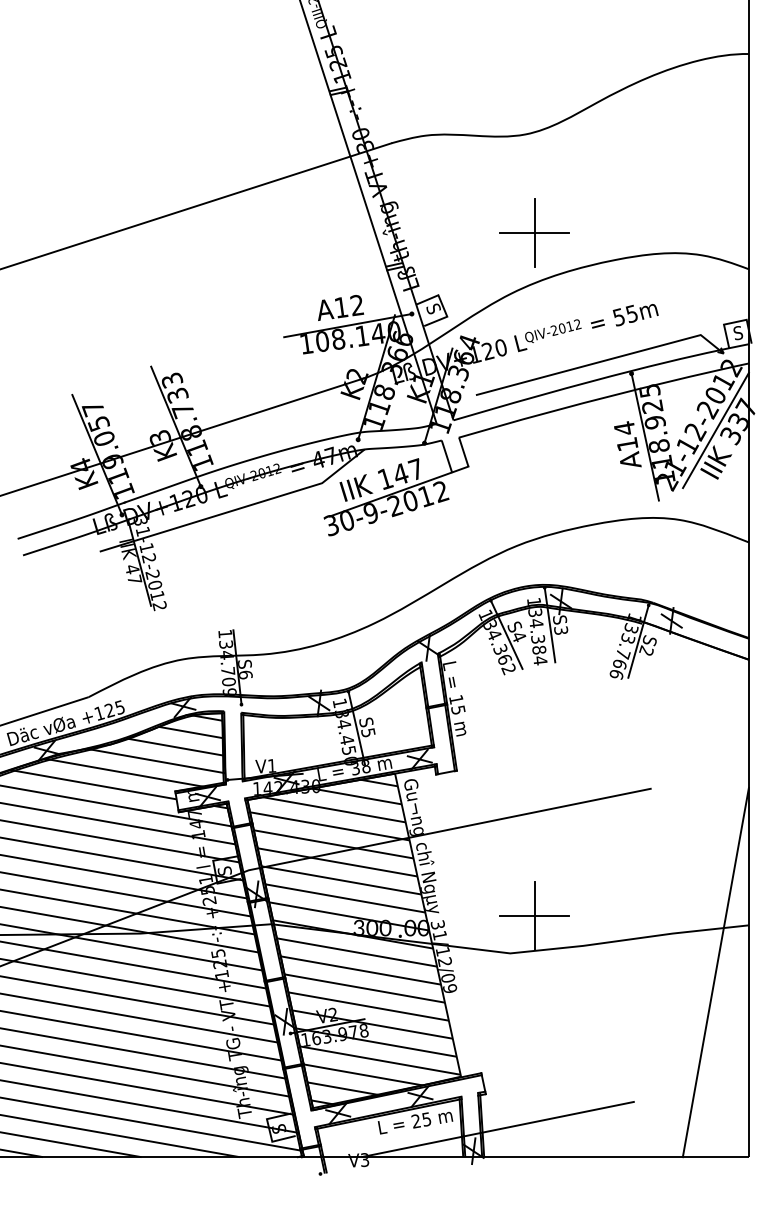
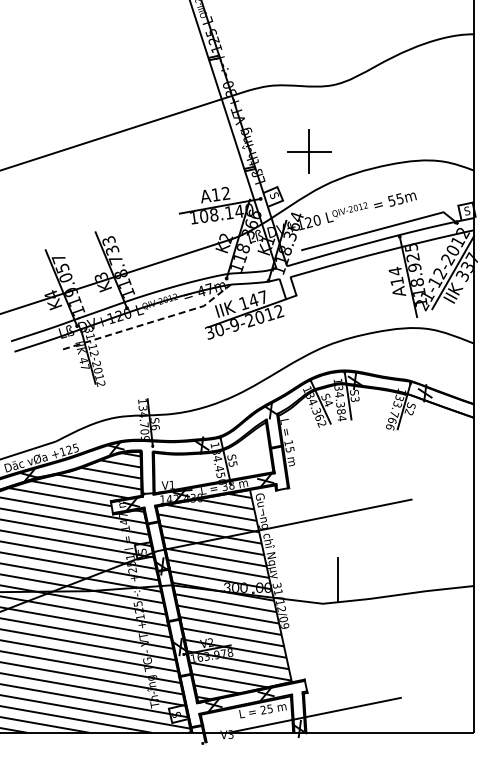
part: (534, 232) -> (309, 151), moved
line: (237, 509) -> (150, 322), solid -> dashed
line: (534, 916) -> (338, 580), removed
line: (716, 971) -> (453, 615), removed

